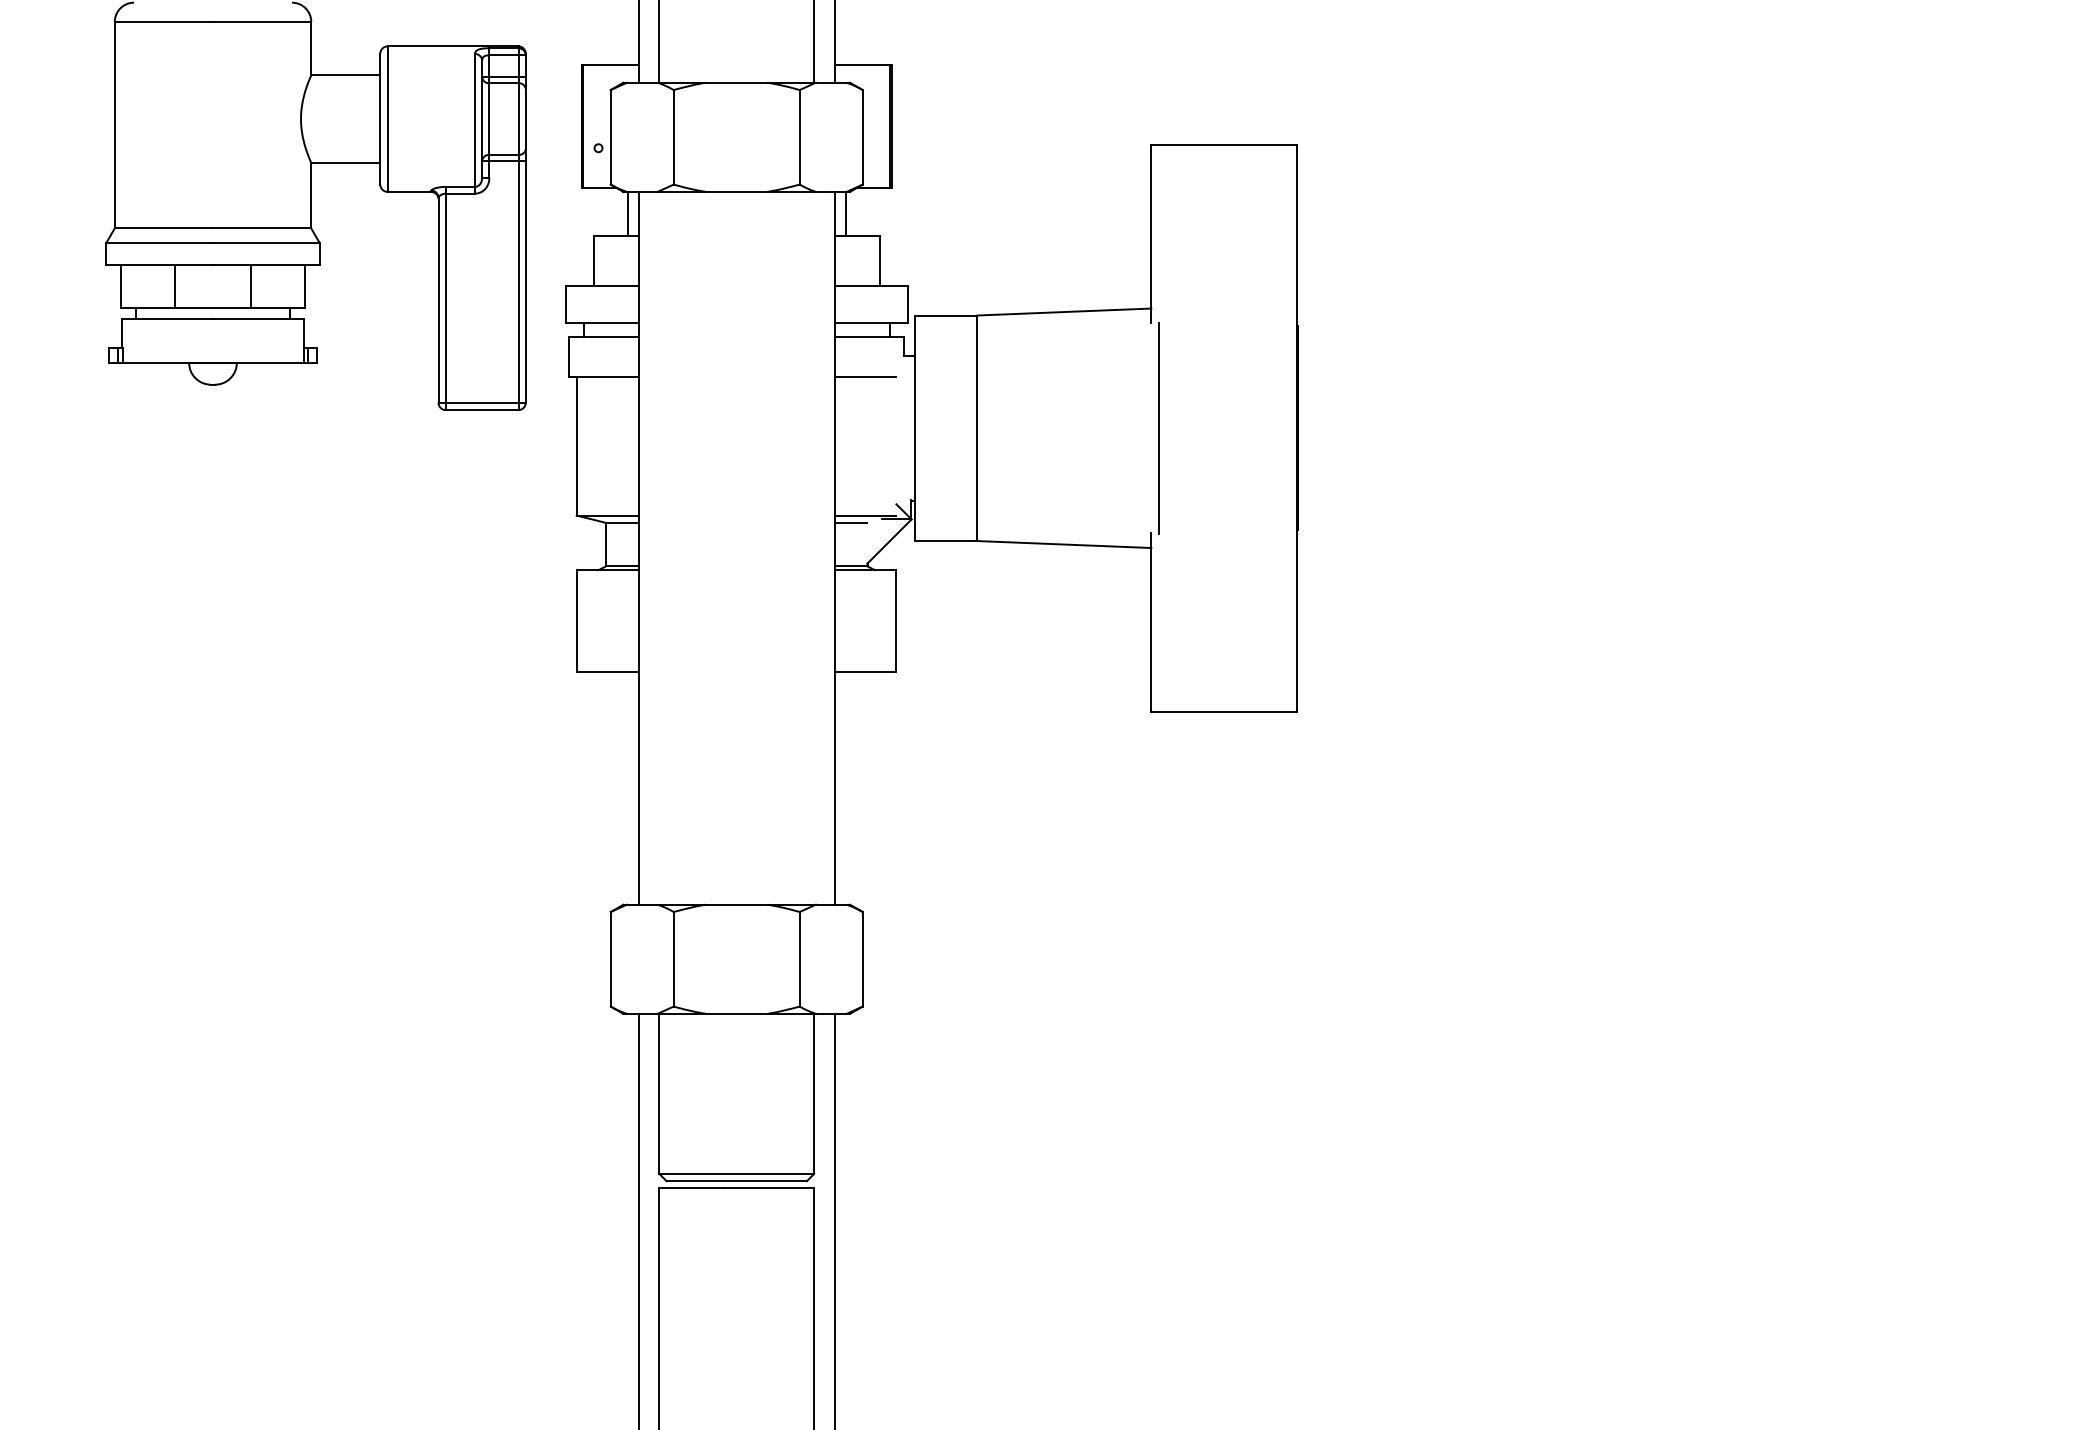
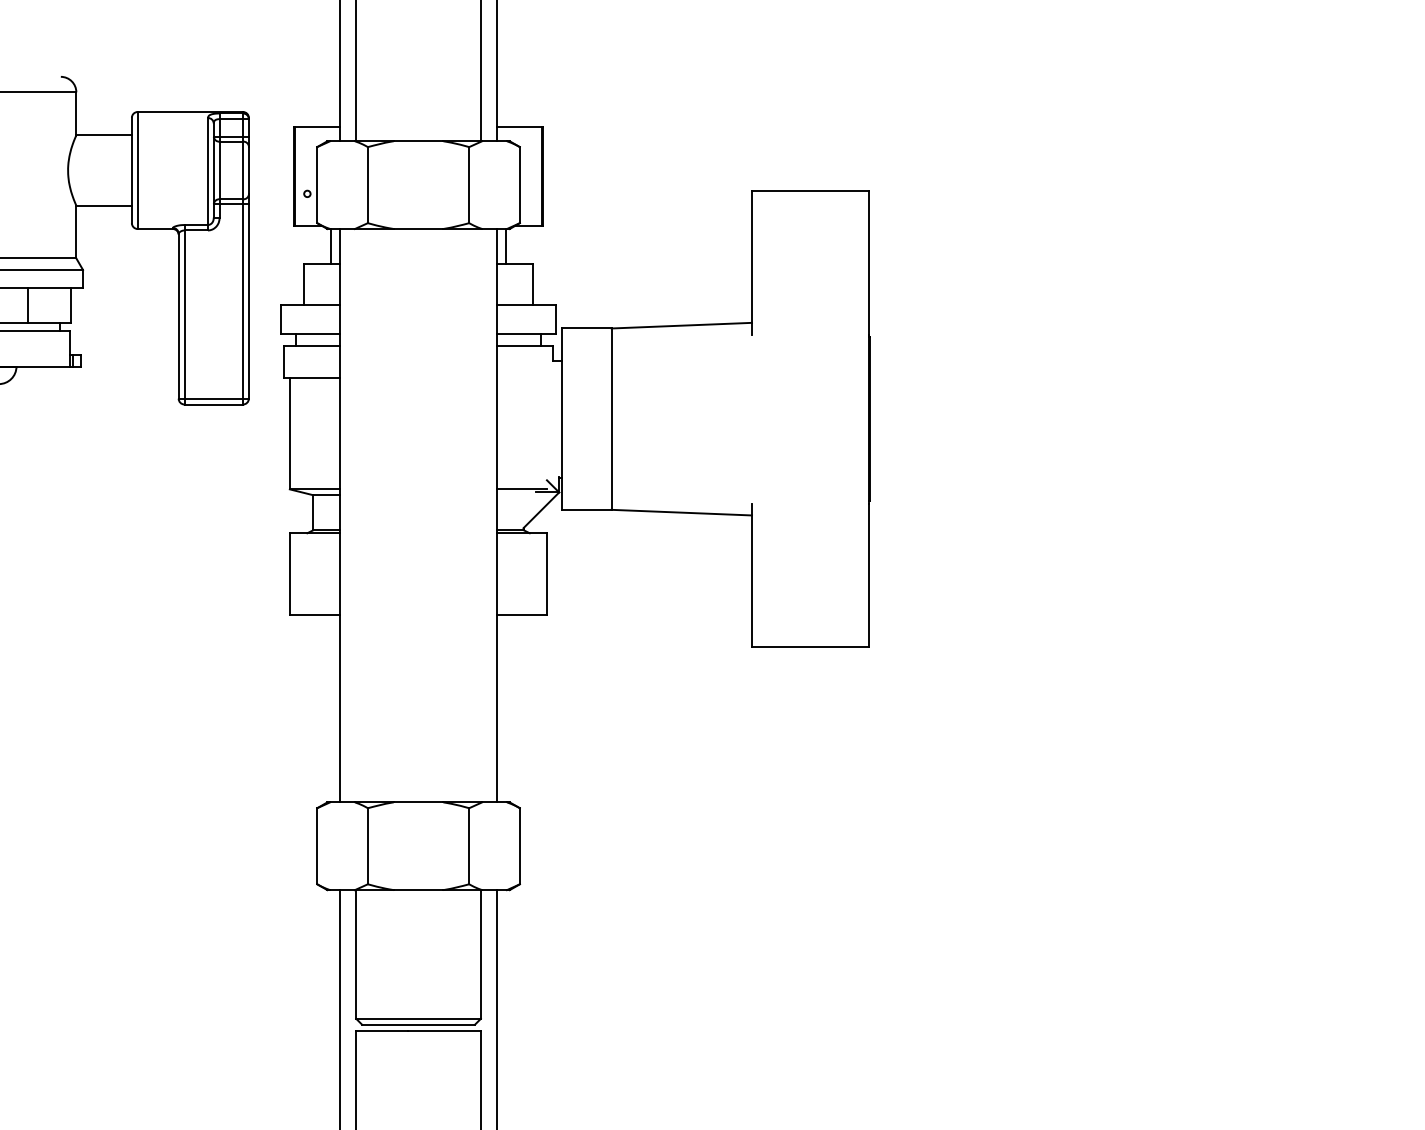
line: (864, 377) -> (521, 378), removed
line: (1158, 428) -> (757, 419), removed
line: (850, 522) -> (510, 494), removed

